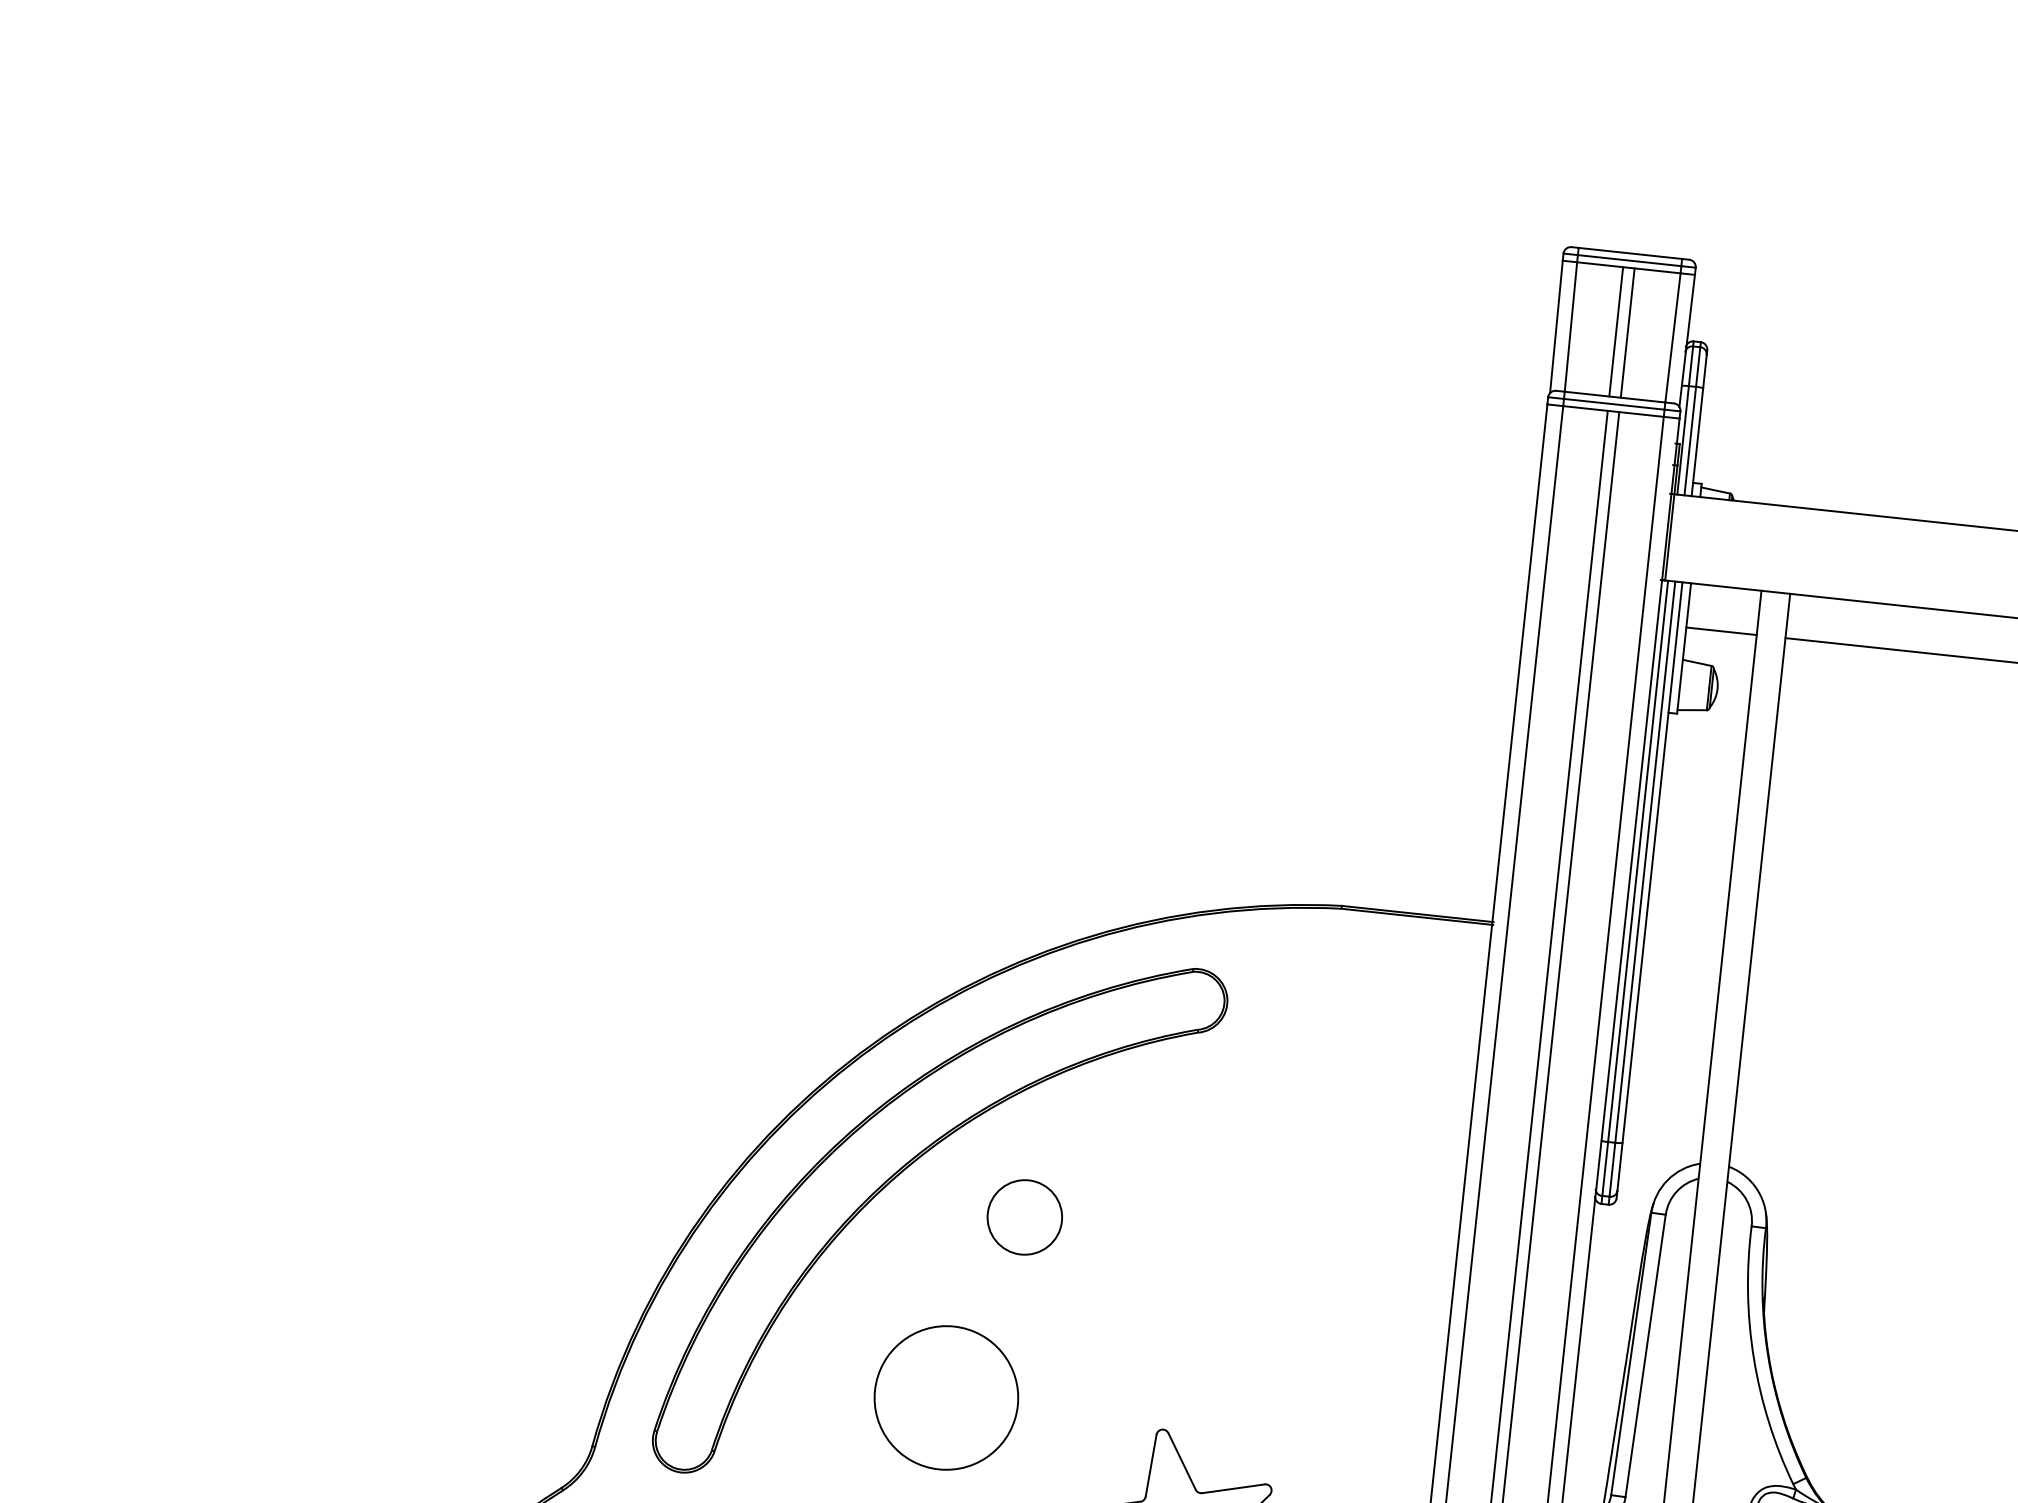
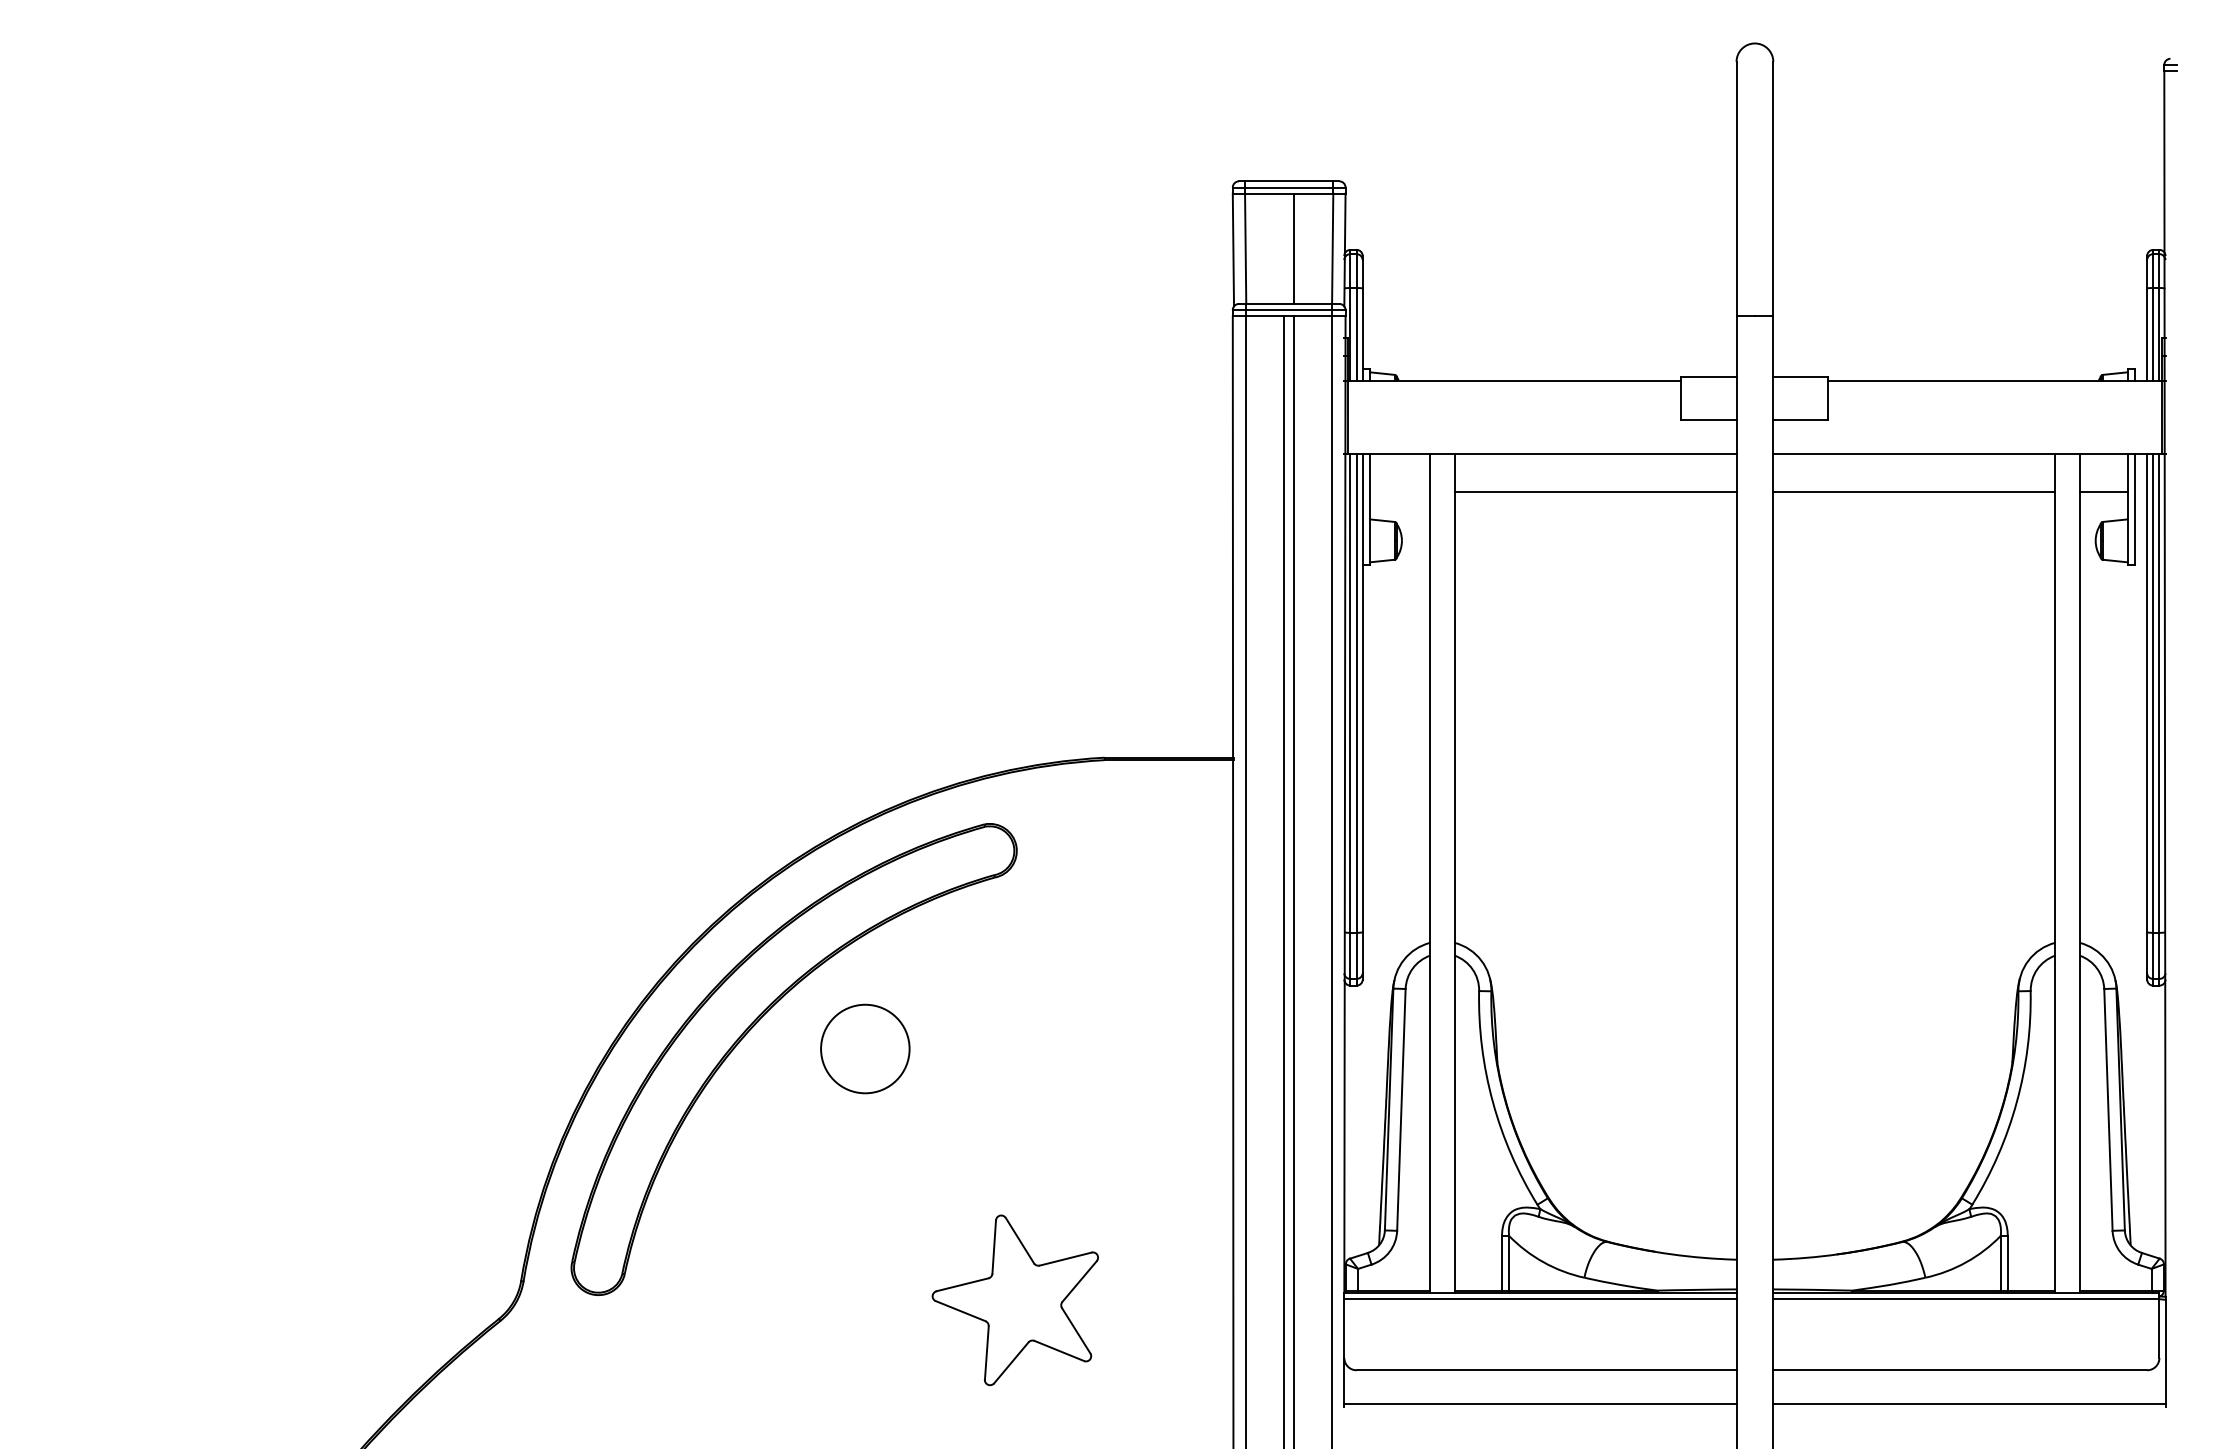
line: (1616, 331) -> (1284, 248), removed
line: (1722, 630) -> (1400, 491), removed
circle: (1023, 1216) -> (864, 1048), size x1.4
circle: (946, 1398) -> (815, 1208), removed

